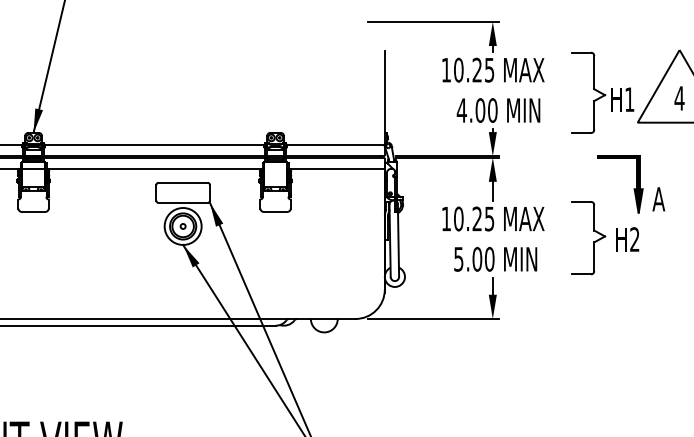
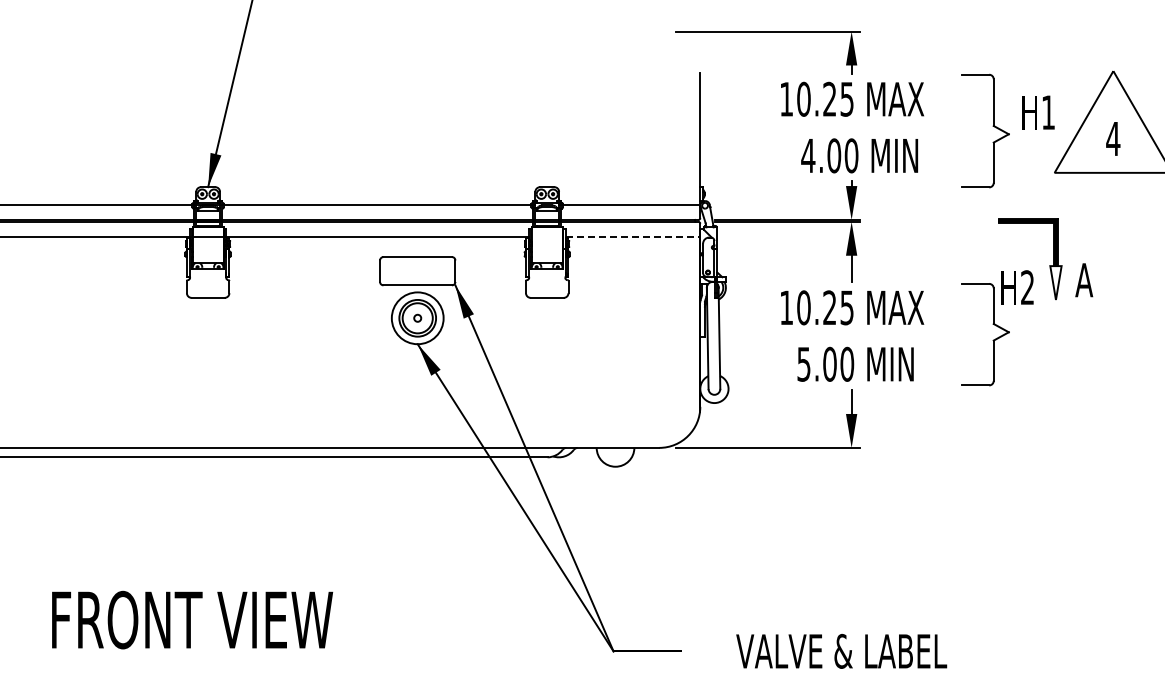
text: (622, 99) -> (1038, 112), moved
line: (337, 168) -> (633, 237), solid -> dashed
fill: (638, 201) -> (1055, 283), removed
text: (627, 239) -> (1017, 287), moved

